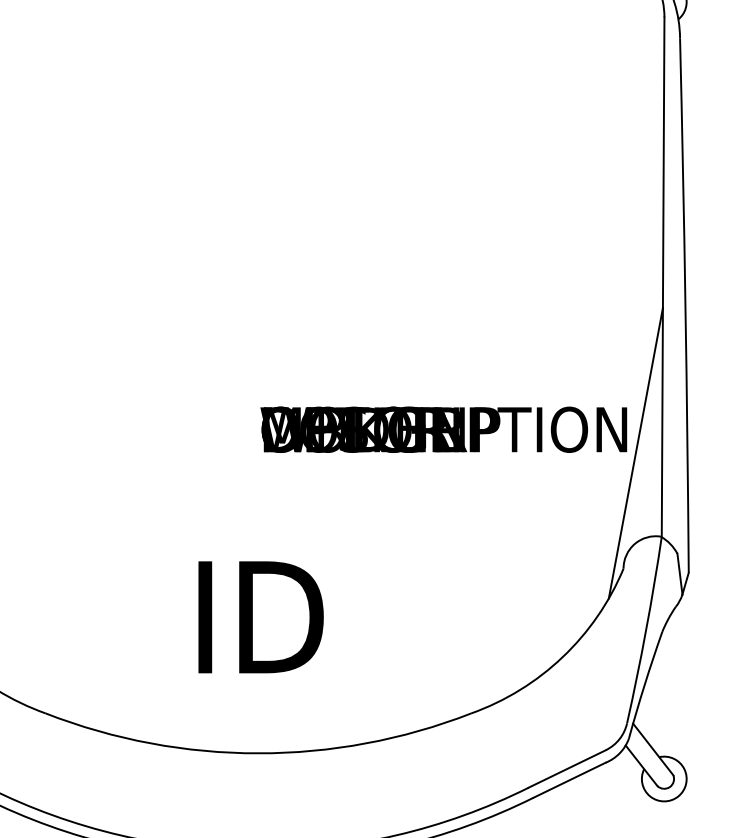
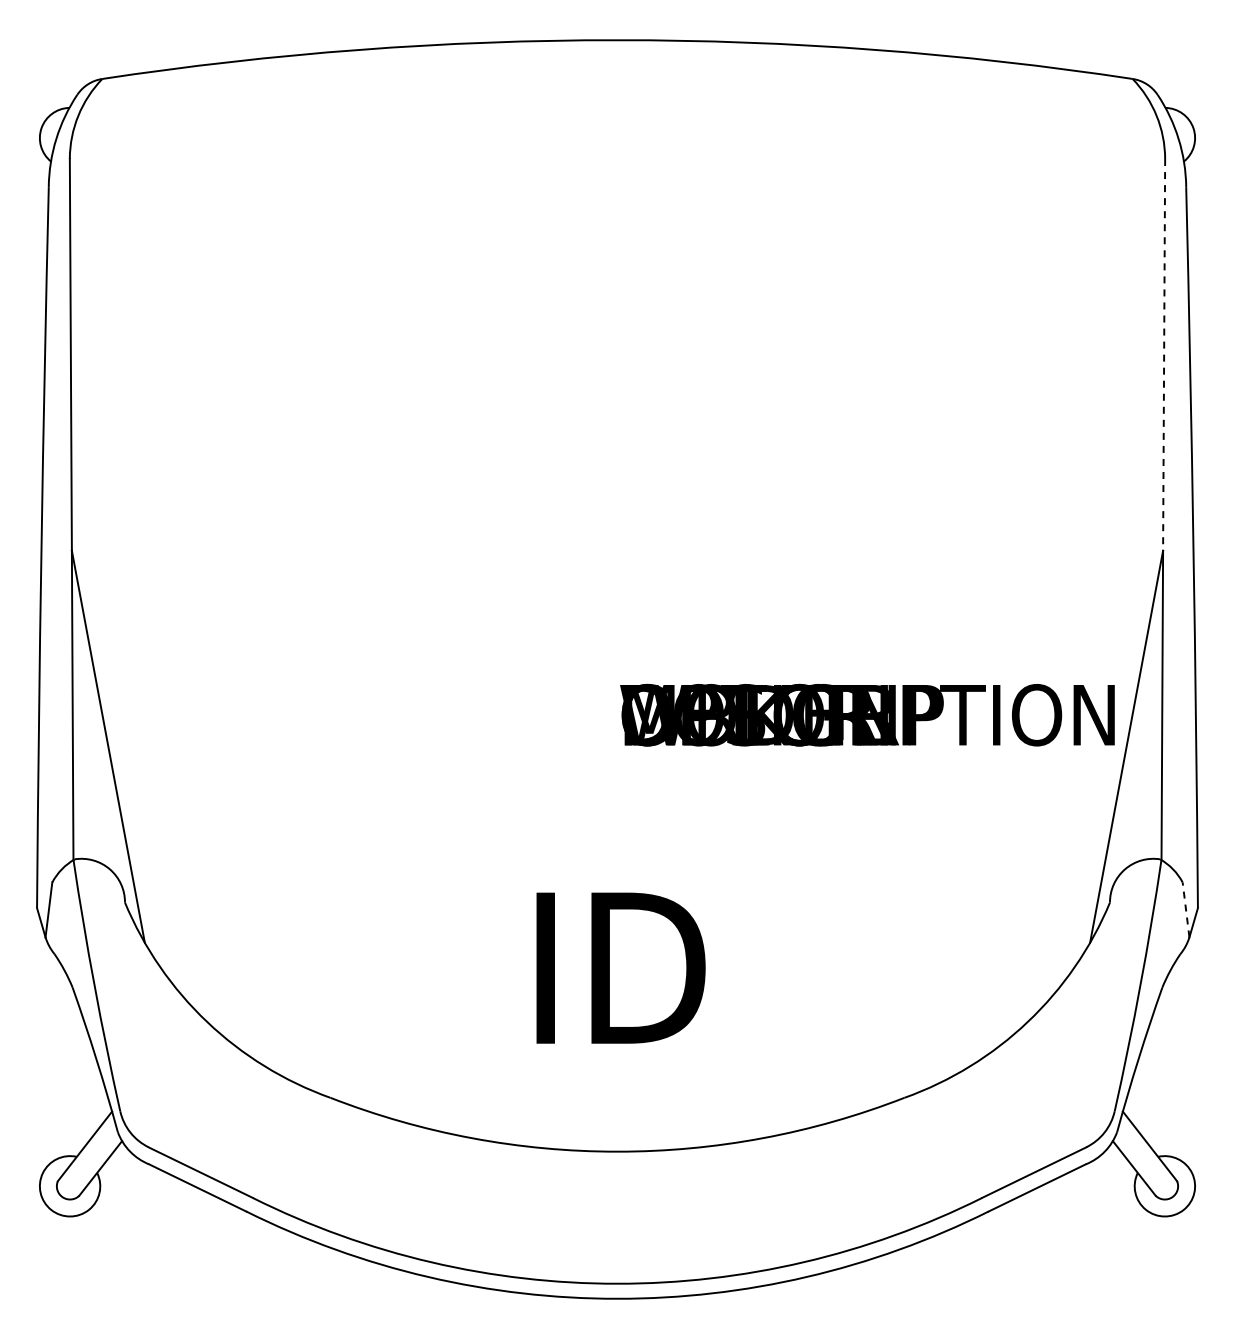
line: (663, 162) -> (1164, 354), solid -> dashed
line: (680, 573) -> (1186, 909), solid -> dashed

